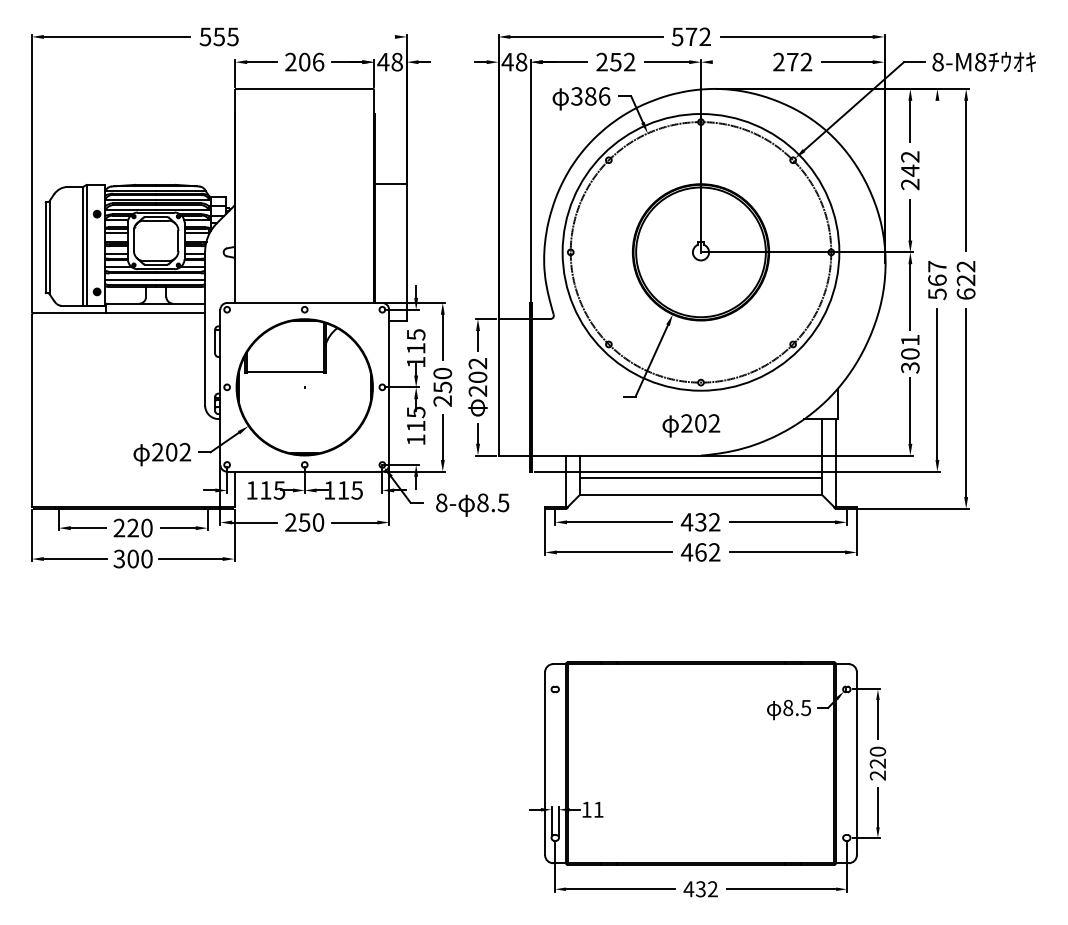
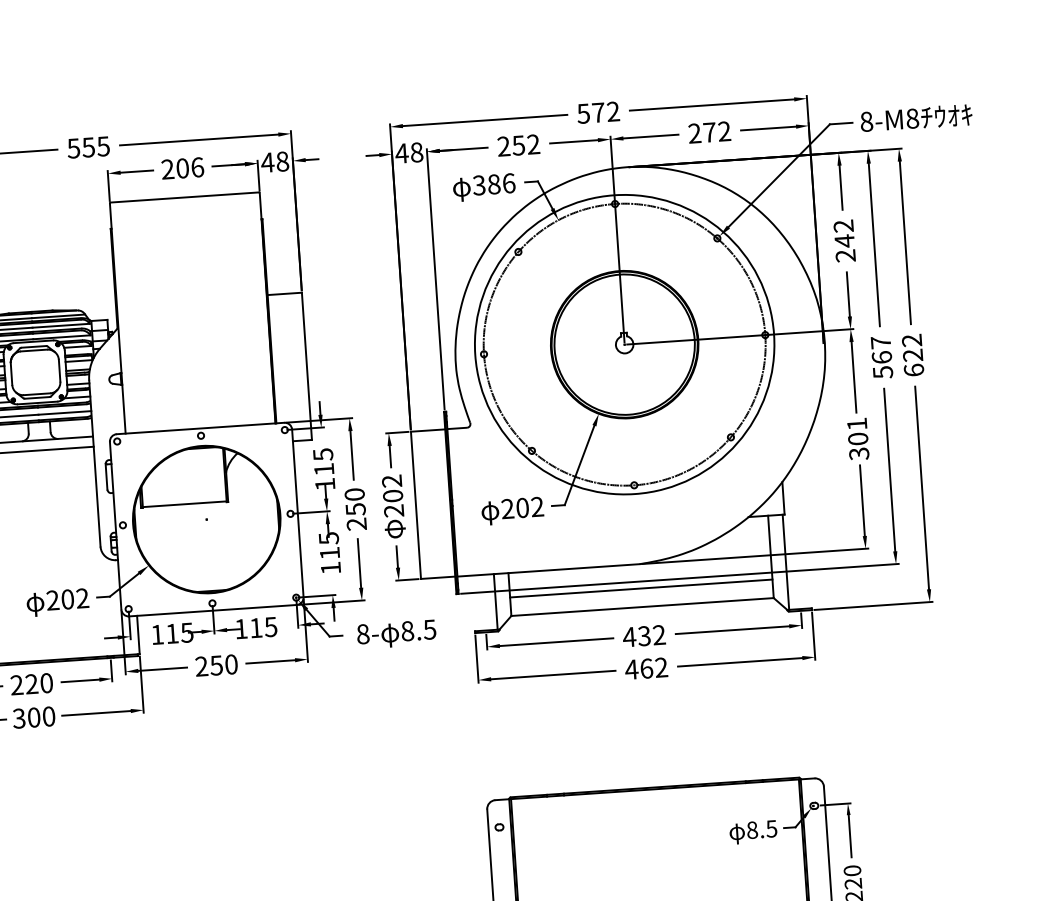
line: (321, 36) -> (199, 139), added
line: (737, 62) -> (650, 136), added
line: (937, 175) -> (874, 244), added
text: (691, 425) -> (512, 510), moved

